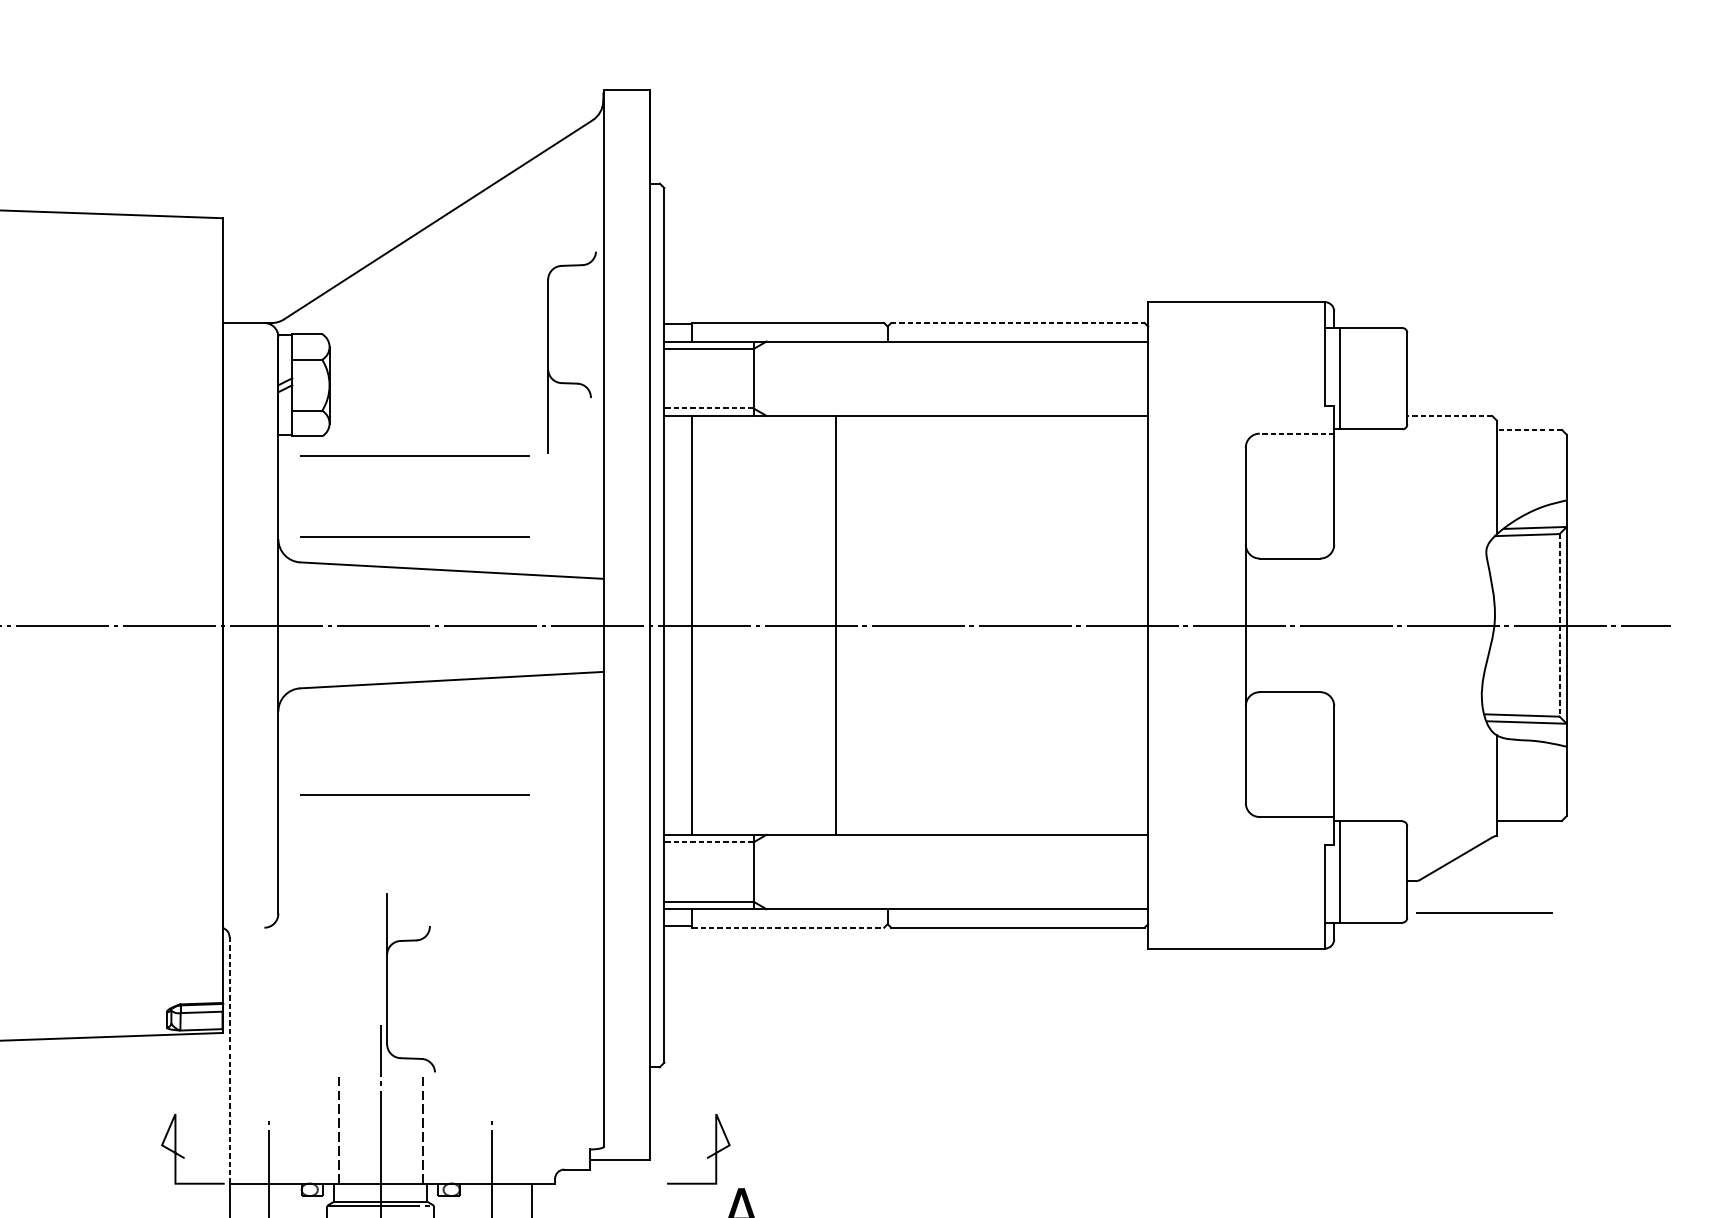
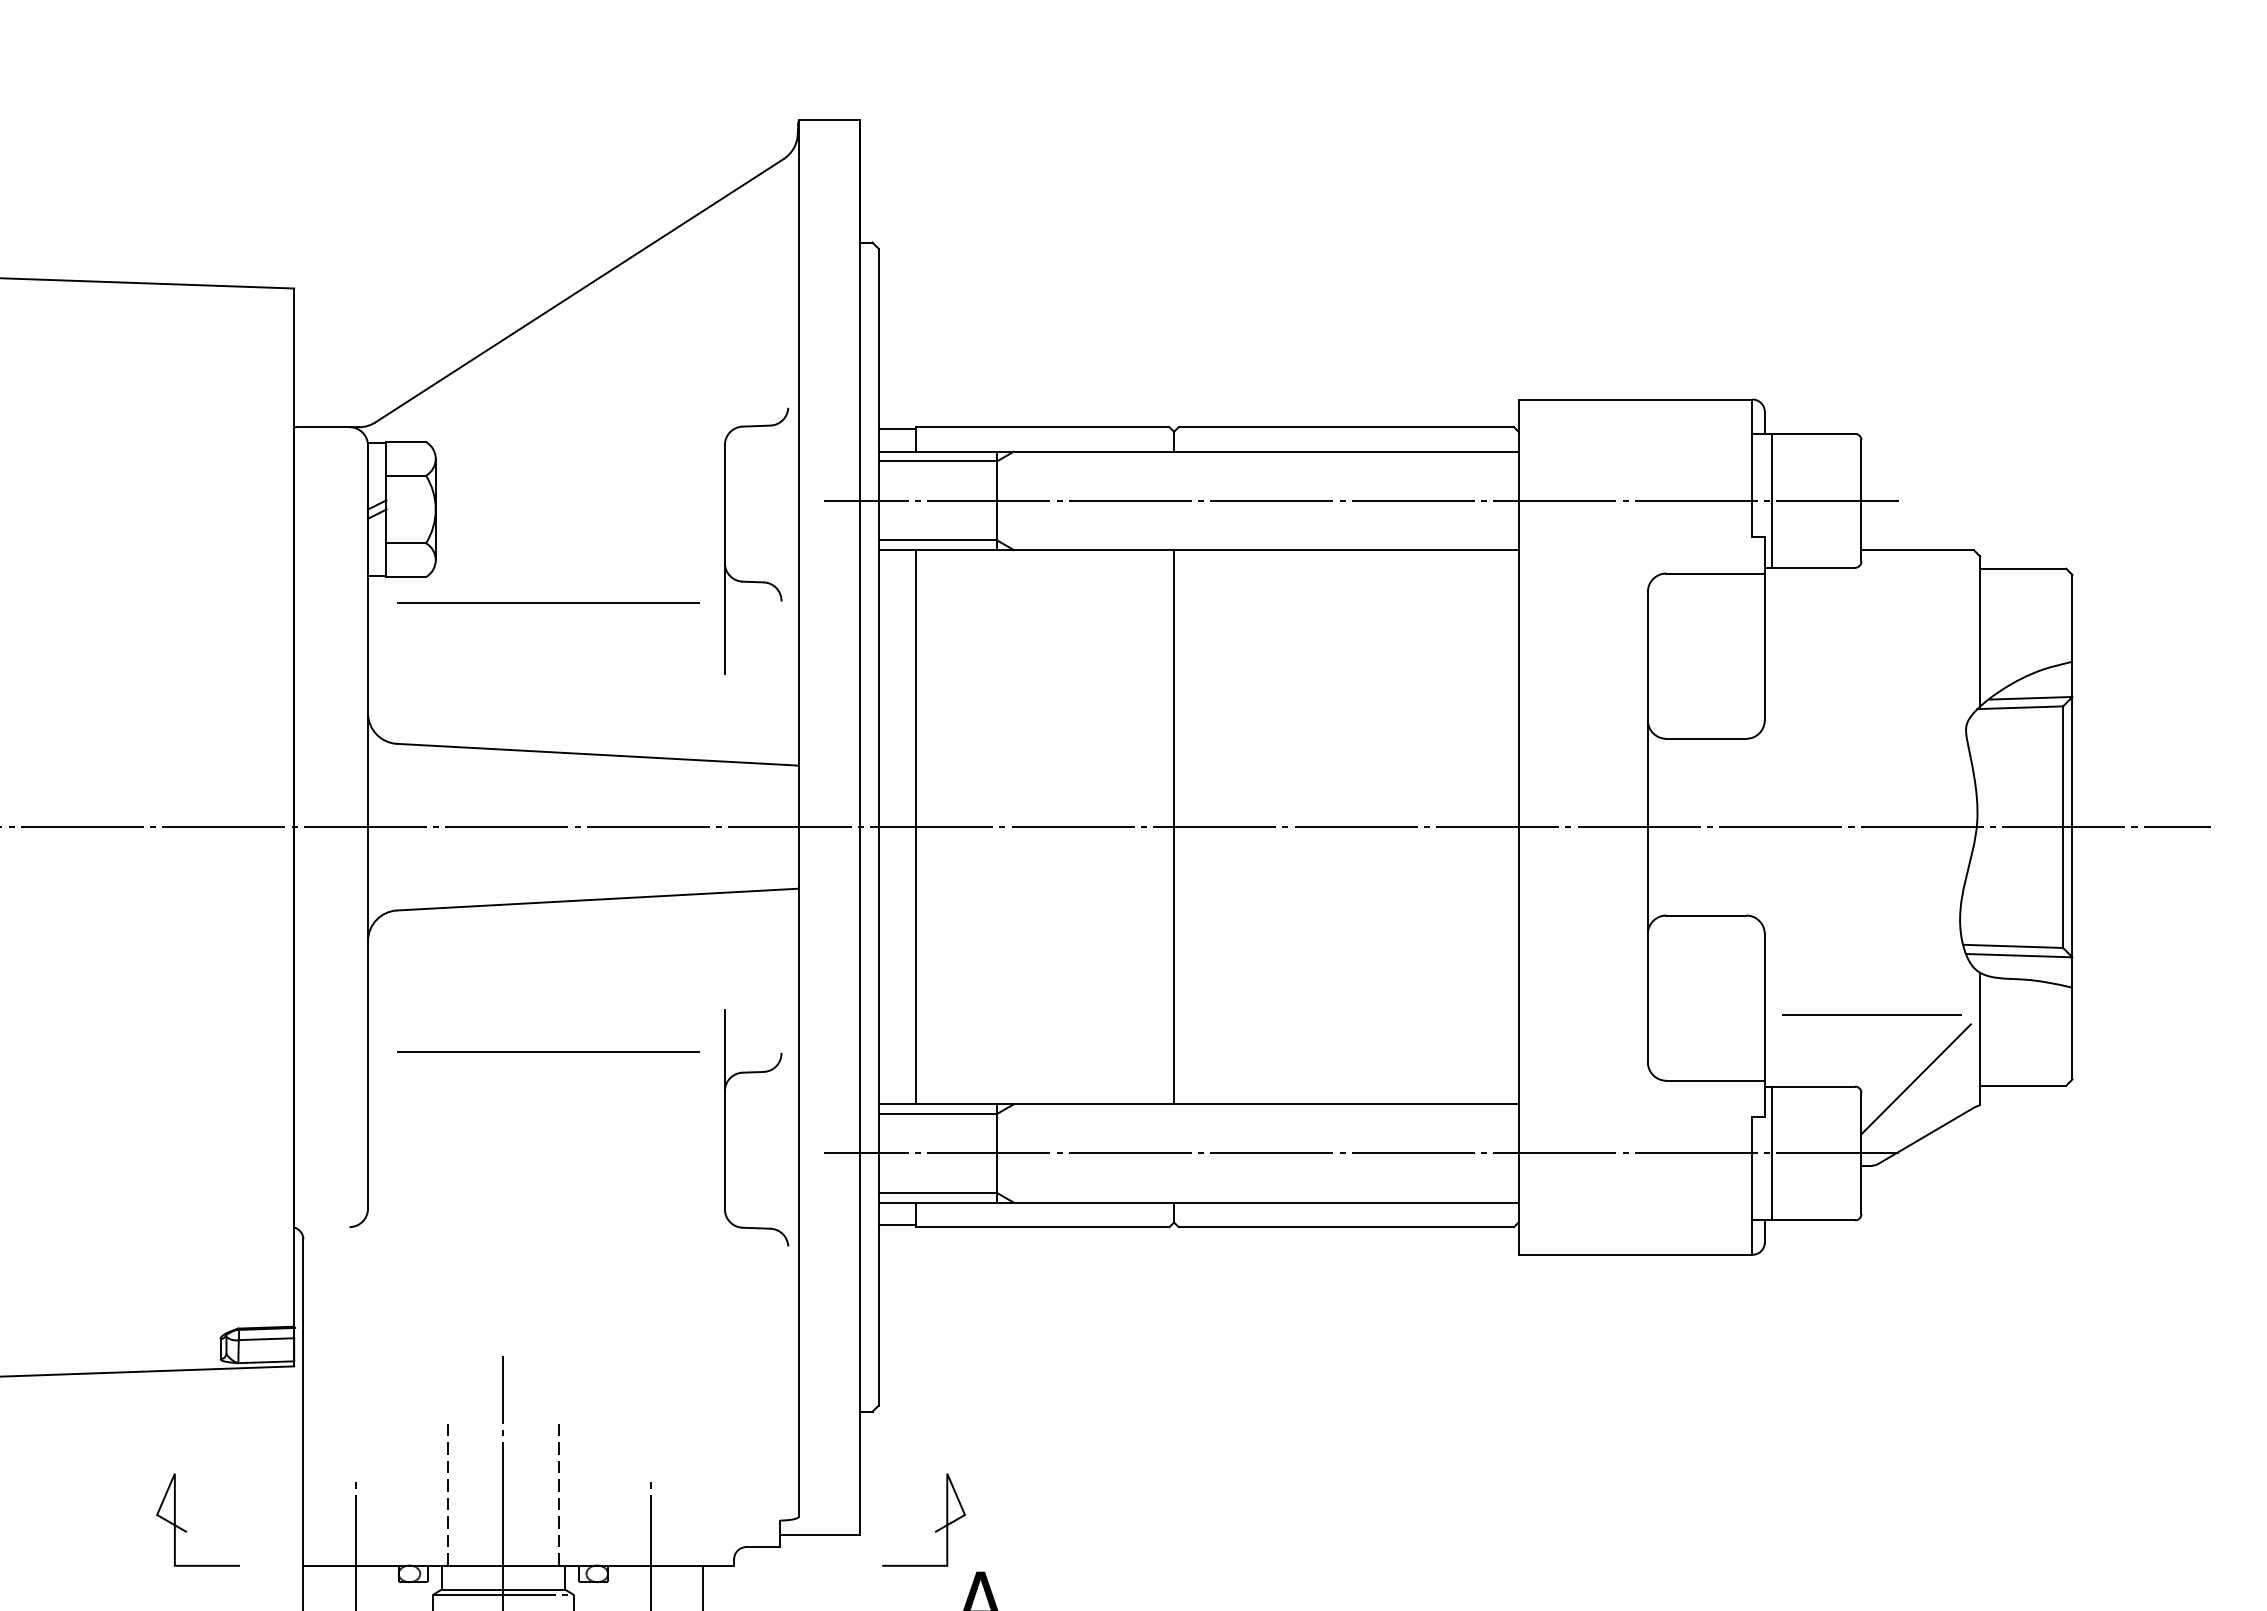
line: (1018, 323) -> (1346, 427), dashed -> solid
part: (548, 351) -> (725, 540), moved
line: (1029, 378) -> (1361, 500), added
line: (708, 408) -> (937, 540), dashed -> solid
line: (1449, 416) -> (1917, 550), dashed -> solid
line: (1528, 429) -> (2022, 568), dashed -> solid
line: (1296, 433) -> (1715, 573), dashed -> solid
line: (414, 537) -> (548, 710), removed
line: (835, 625) -> (1174, 827), moved
line: (1559, 625) -> (2063, 827), dashed -> solid
line: (1448, 816) -> (1915, 1079), added
line: (708, 842) -> (937, 1114), dashed -> solid
line: (1029, 872) -> (1361, 1153), added
line: (1484, 912) -> (1871, 1014), moved
line: (788, 927) -> (1042, 1227), dashed -> solid
part: (387, 982) -> (725, 1127), moved
line: (229, 1060) -> (303, 1402), dashed -> solid
line: (184, 1157) -> (186, 1530), moved

